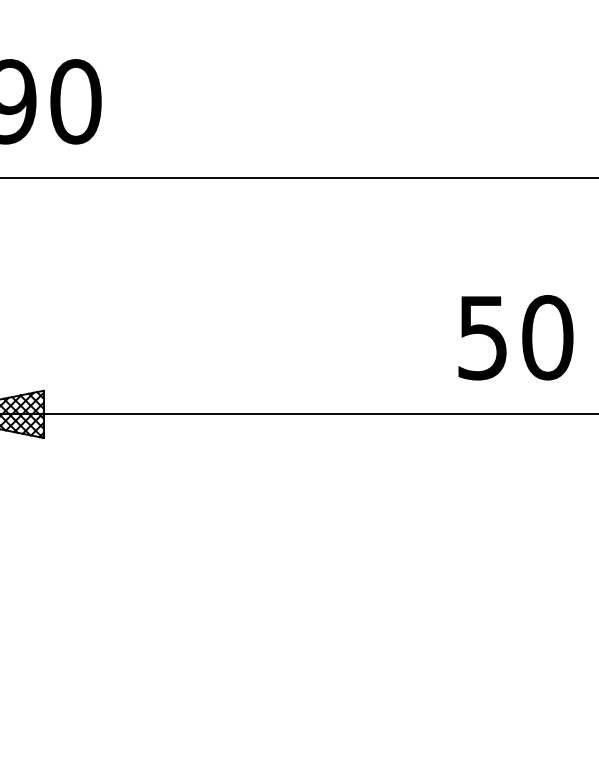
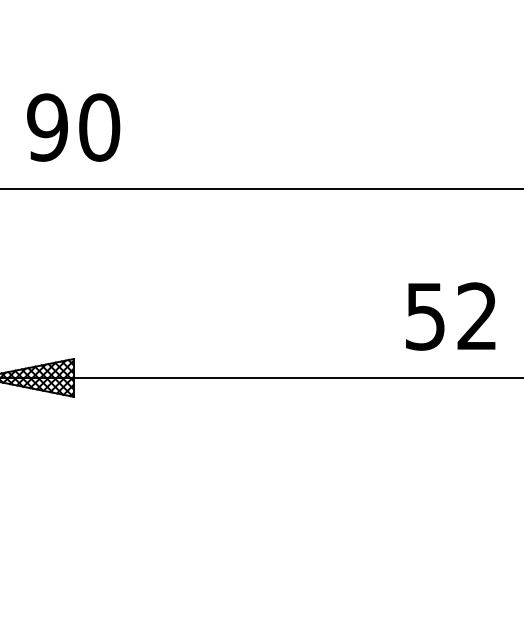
text: (547, 337) -> (477, 316), 50 -> 52

